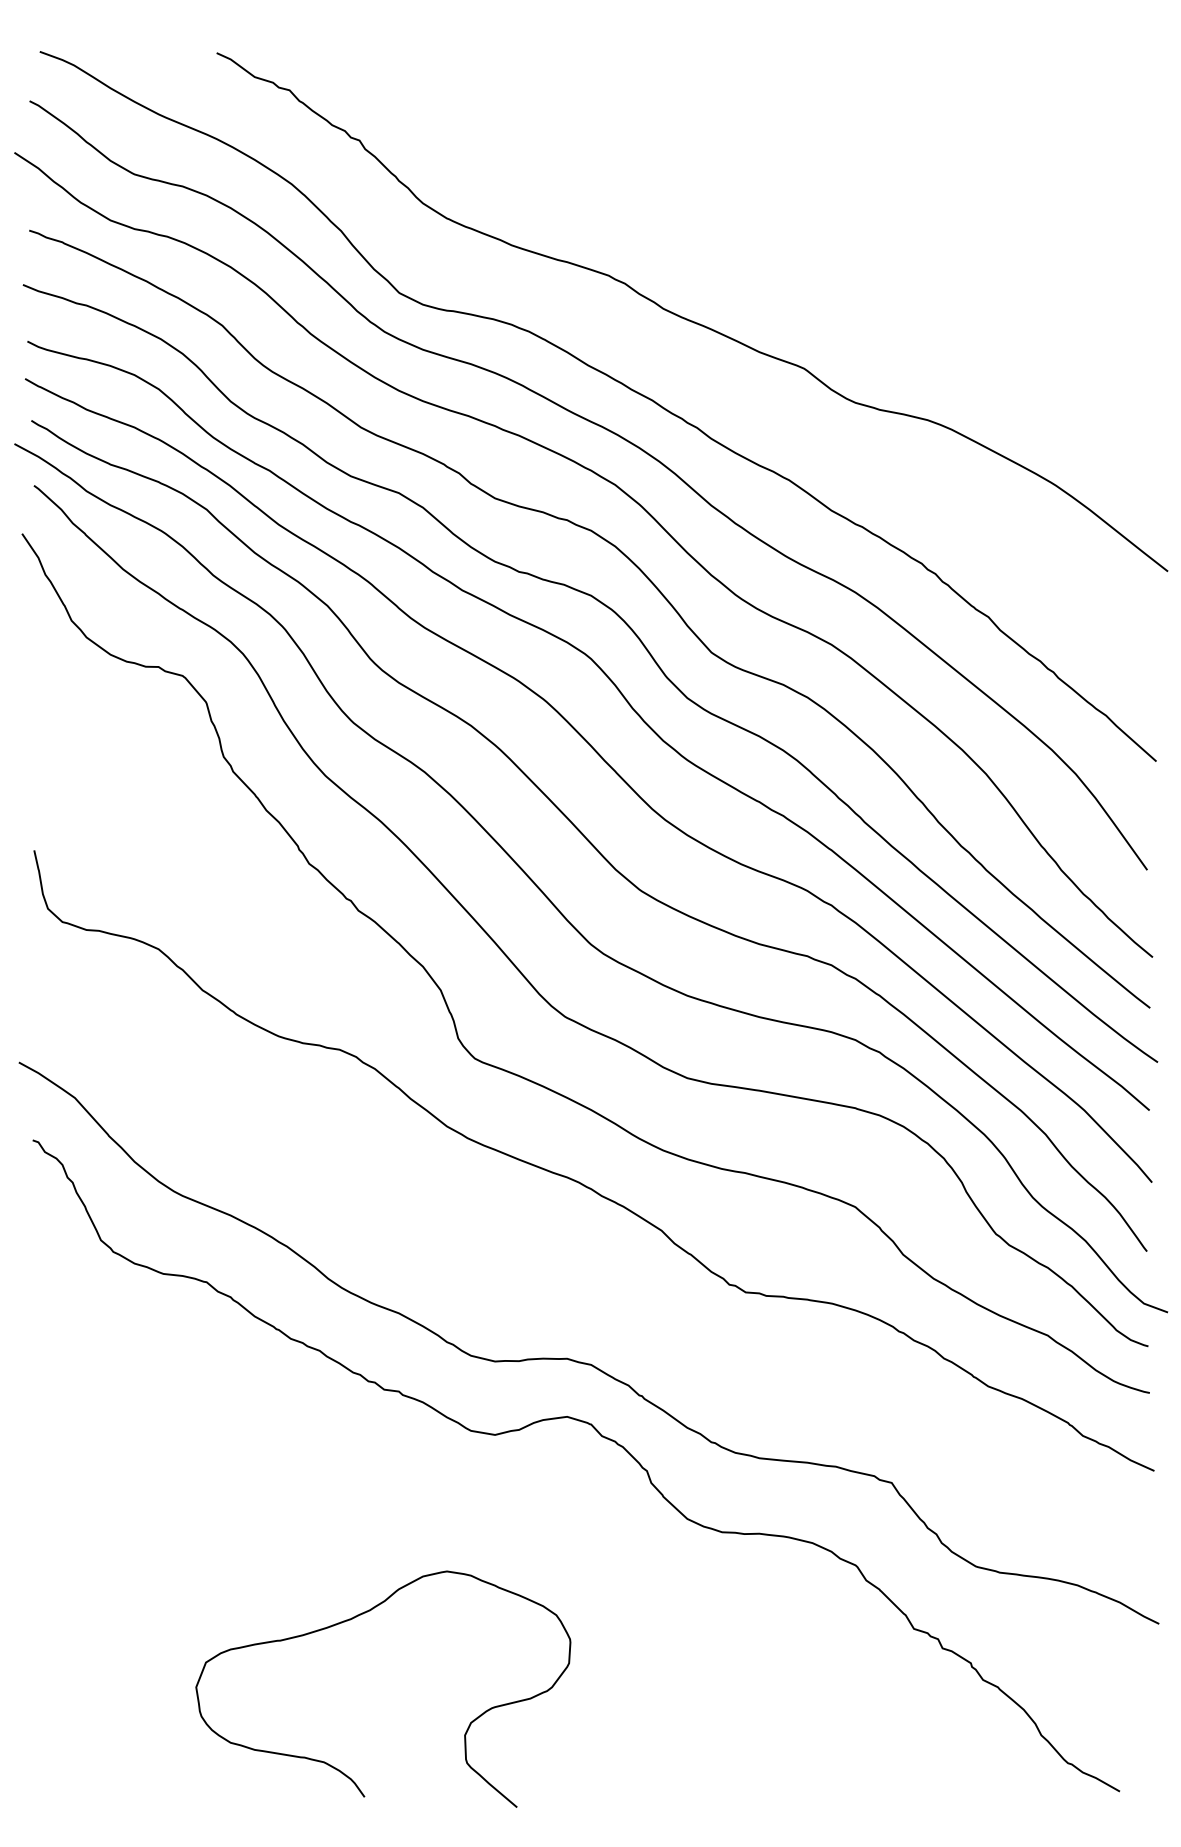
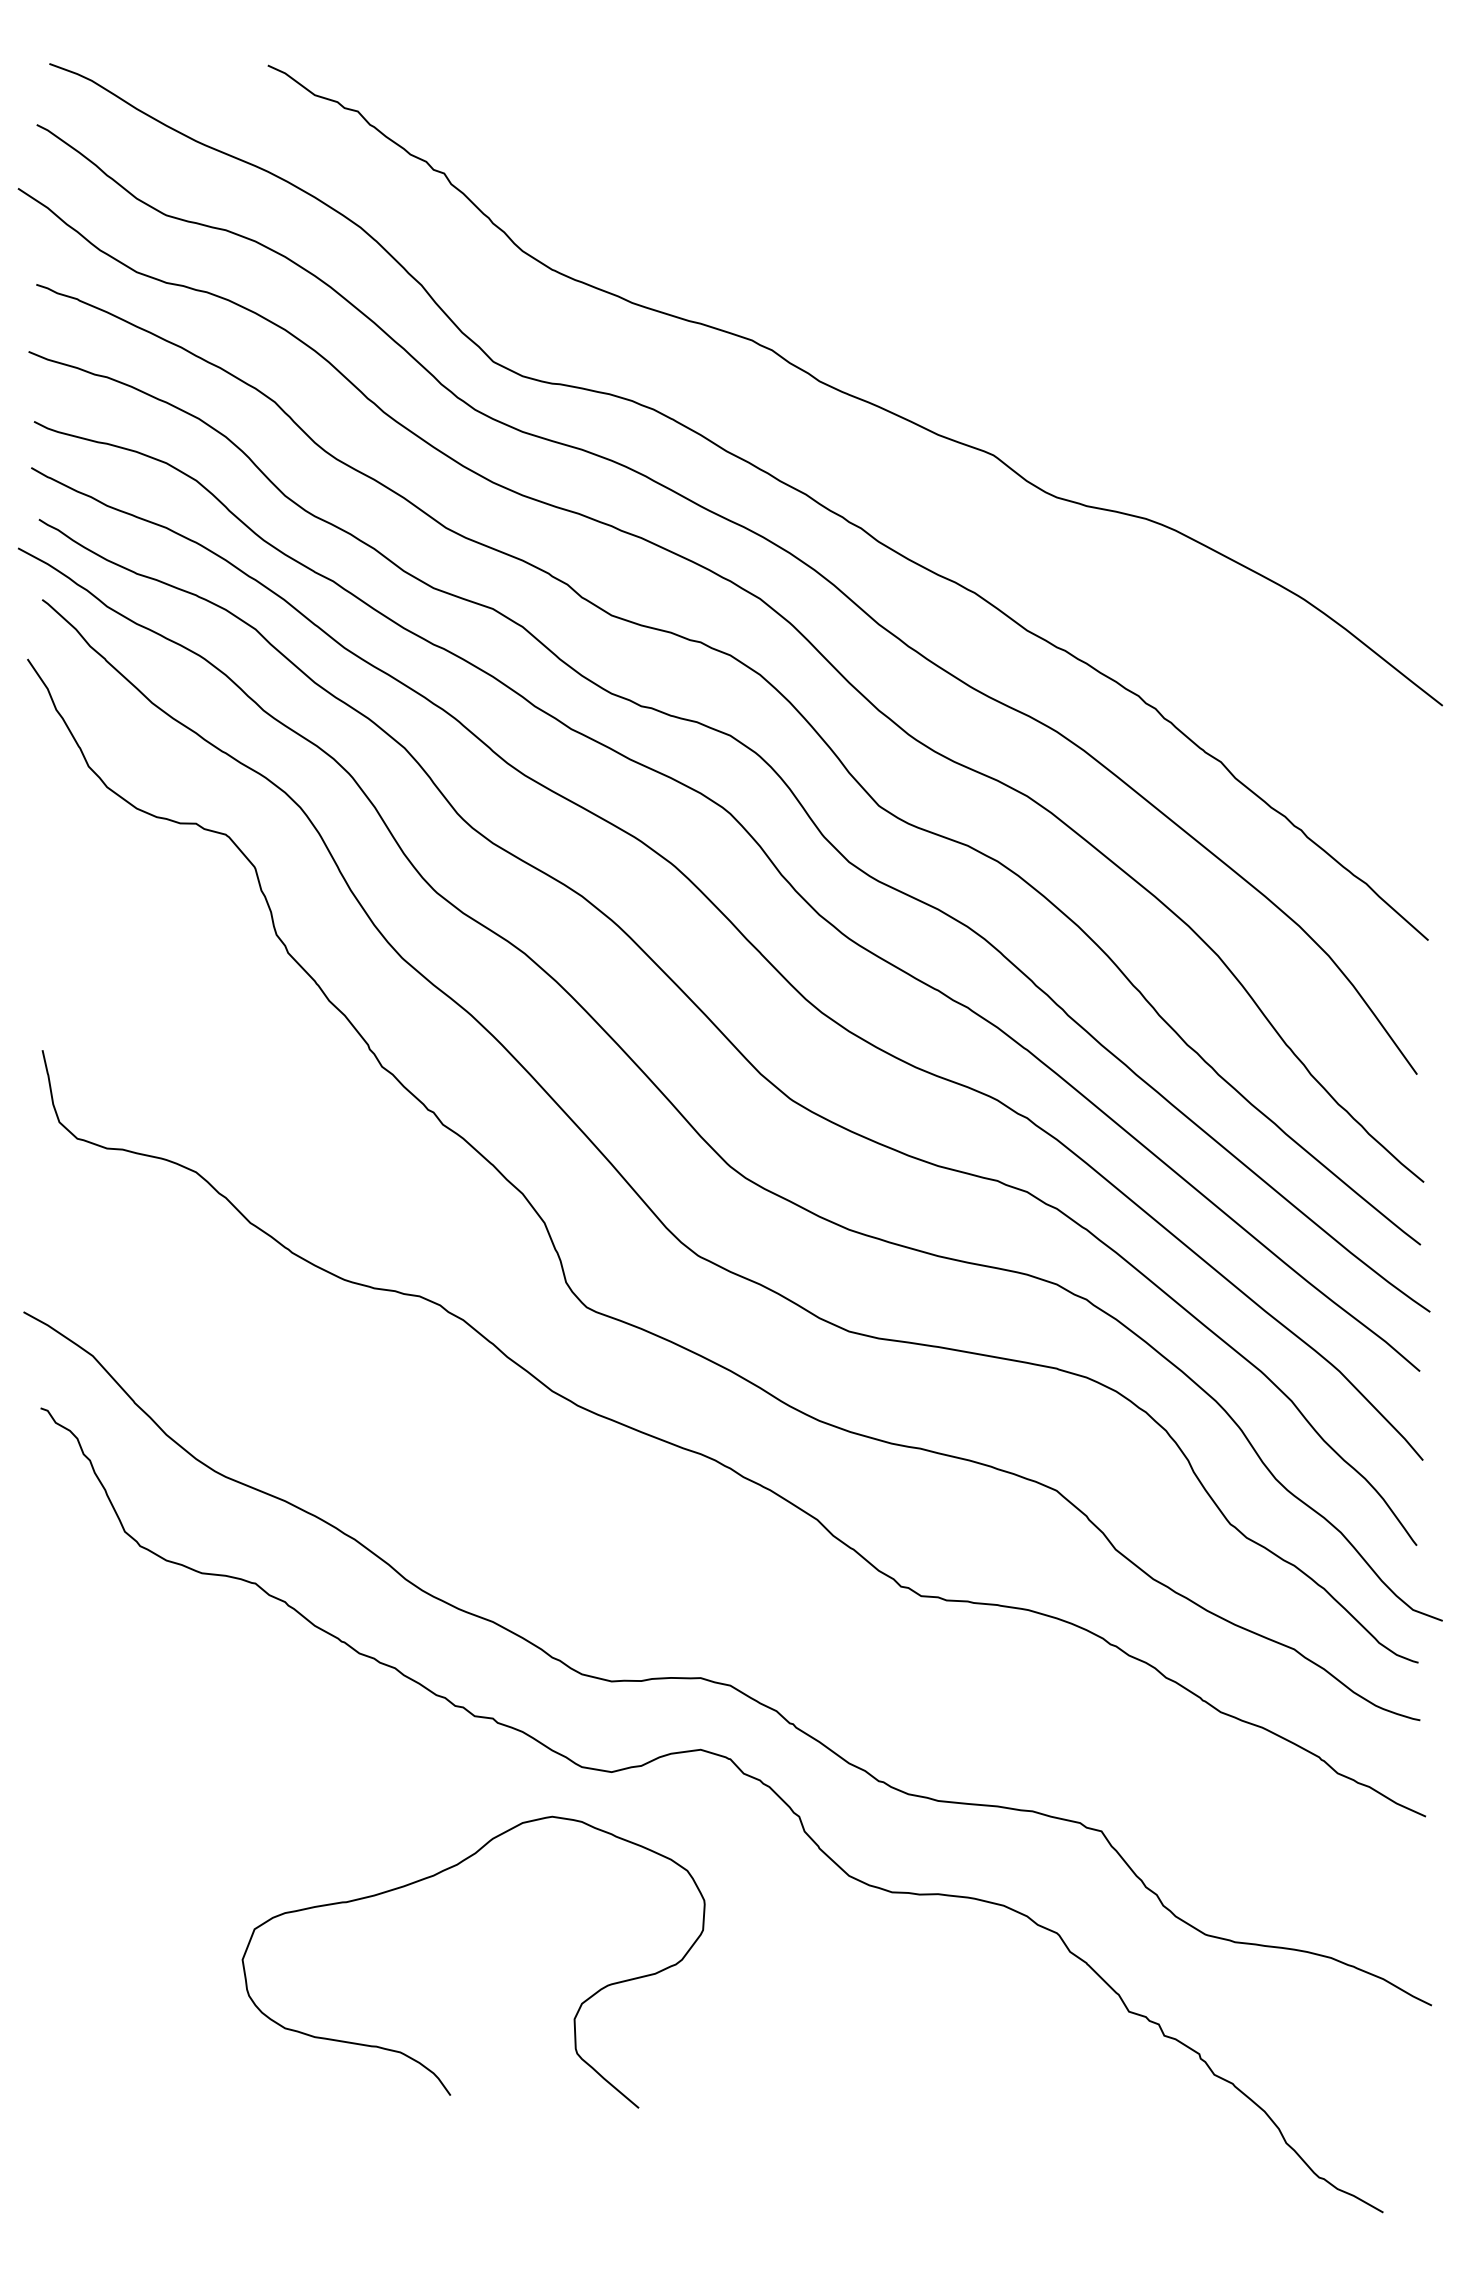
curve: (351, 1619) -> (434, 1876), moved

